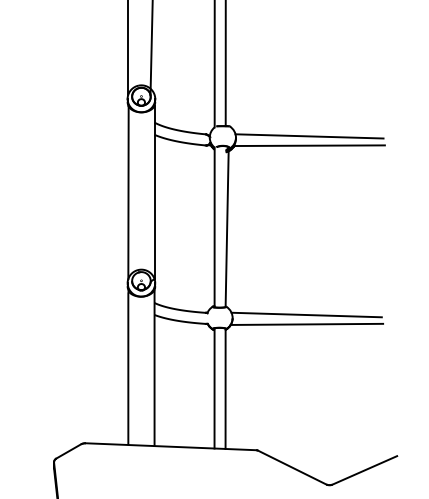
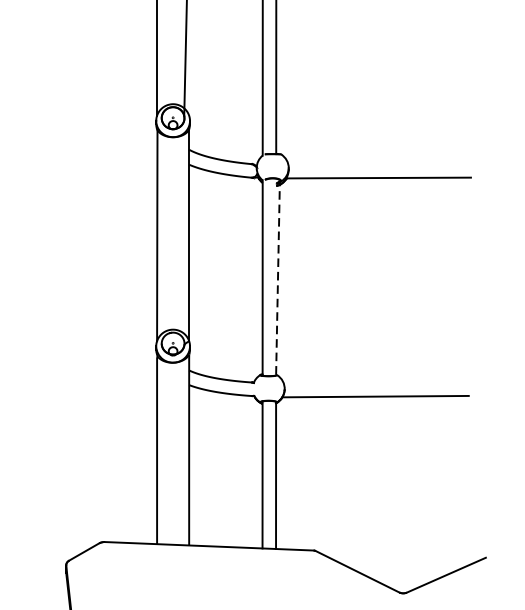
line: (309, 136) -> (378, 166), removed
line: (227, 226) -> (278, 276), solid -> dashed
line: (306, 314) -> (375, 384), removed

